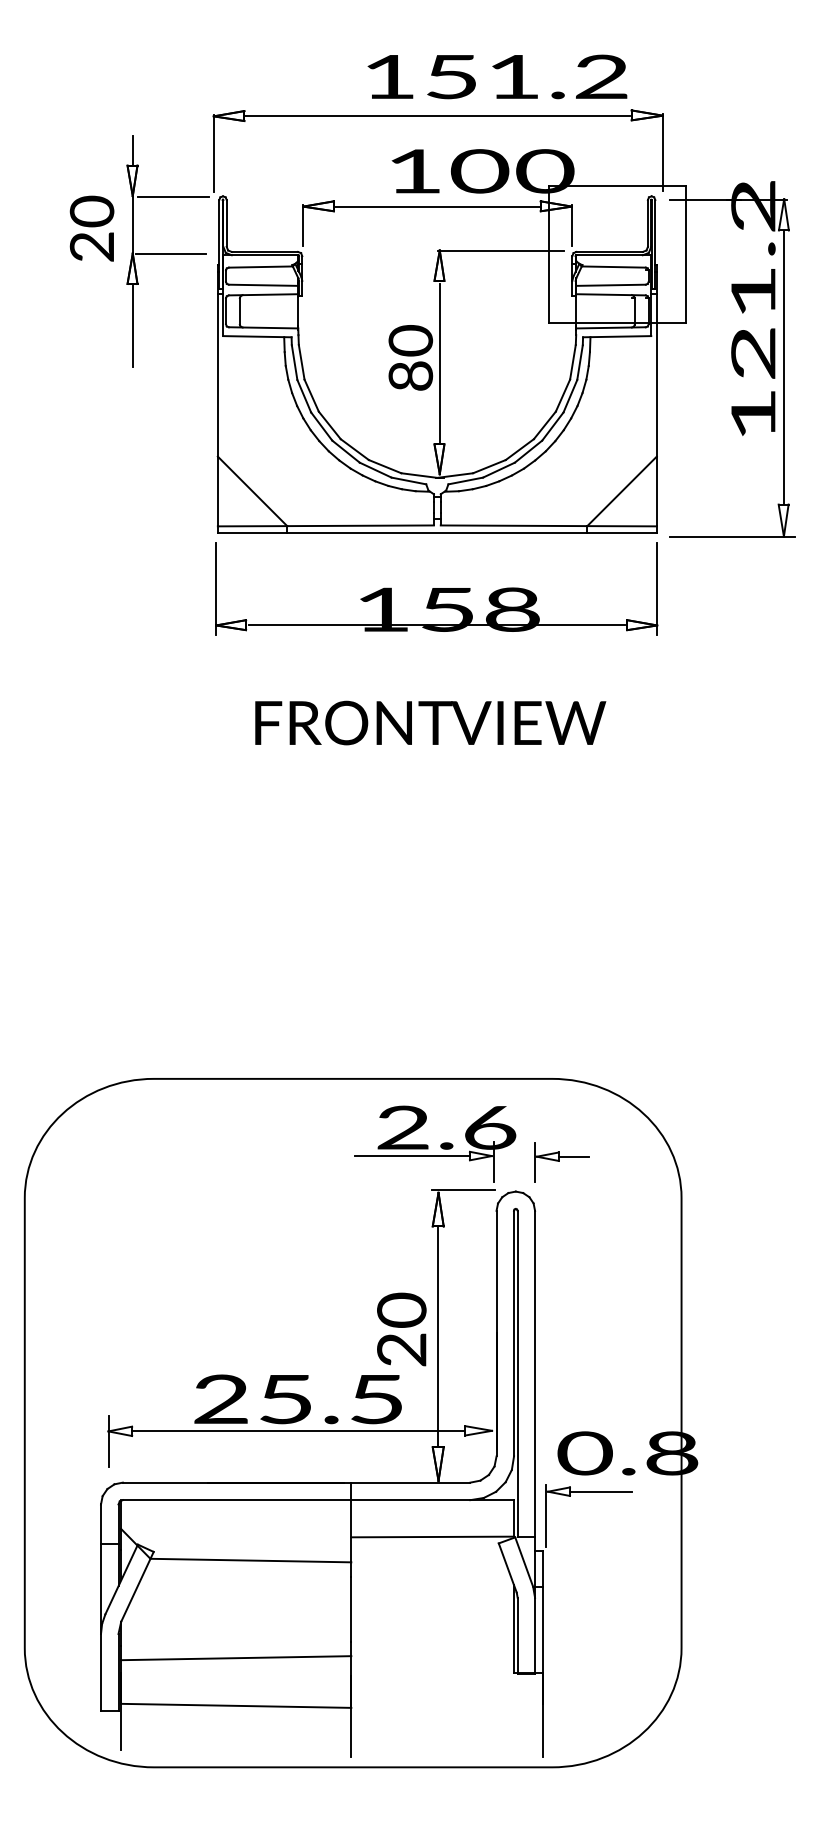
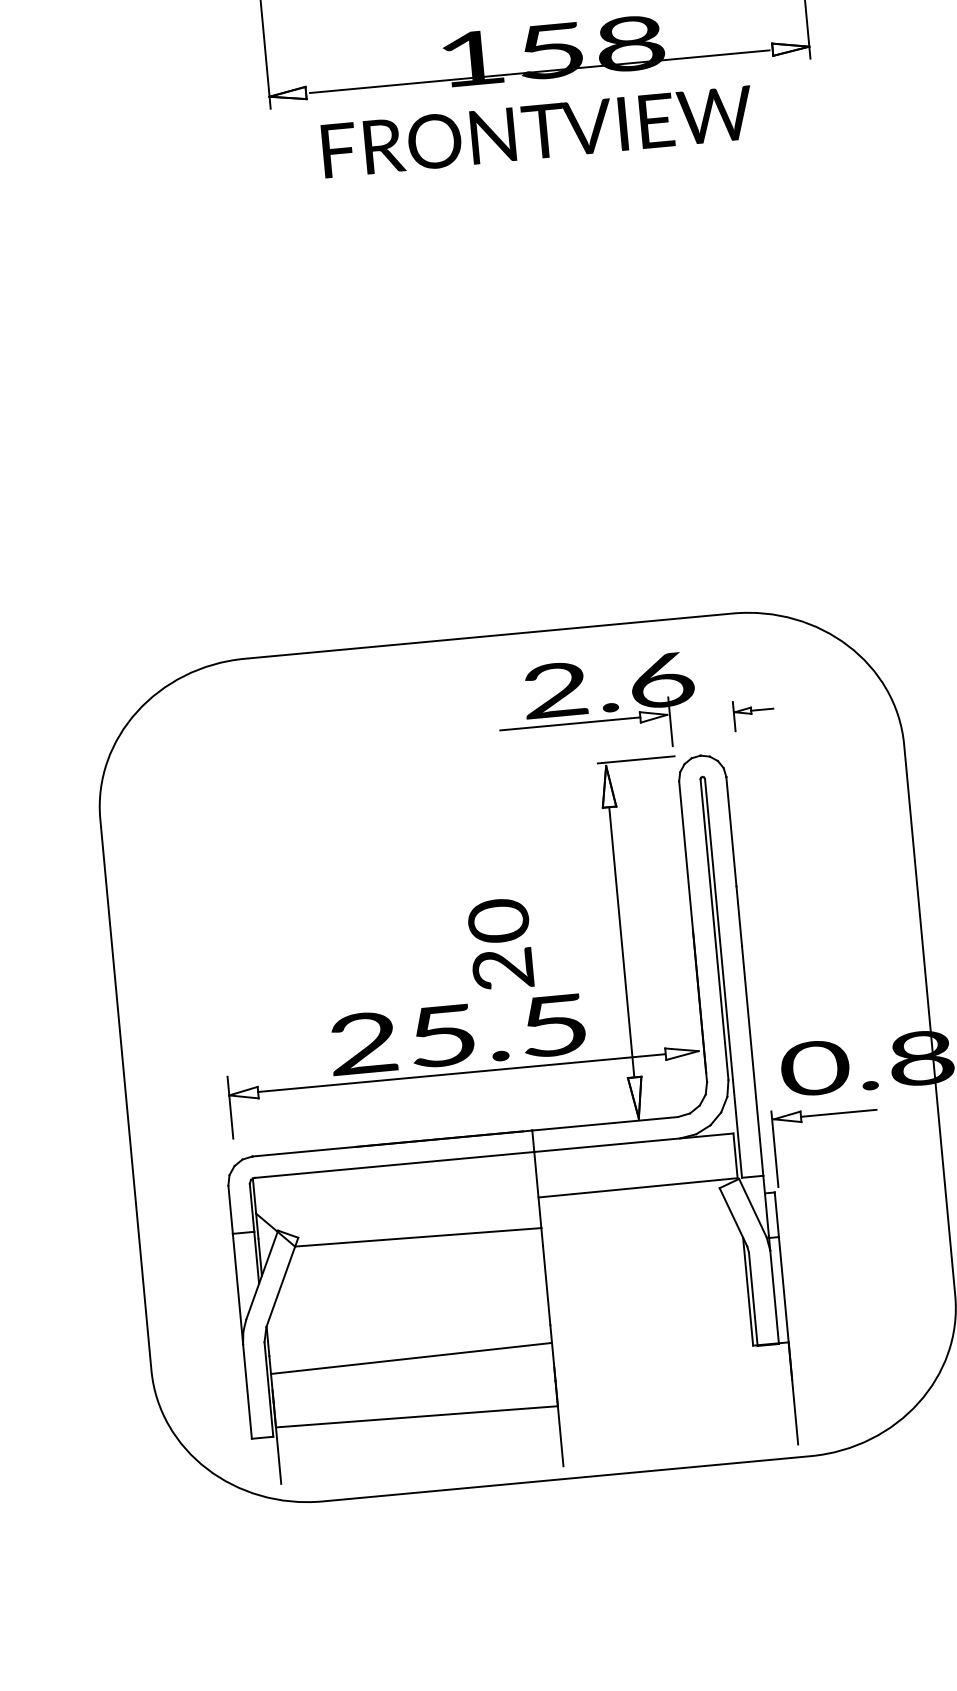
text: (430, 722) -> (537, 131), moved
part: (561, 1162) -> (753, 714), size x0.6
text: (401, 1329) -> (500, 944), moved

